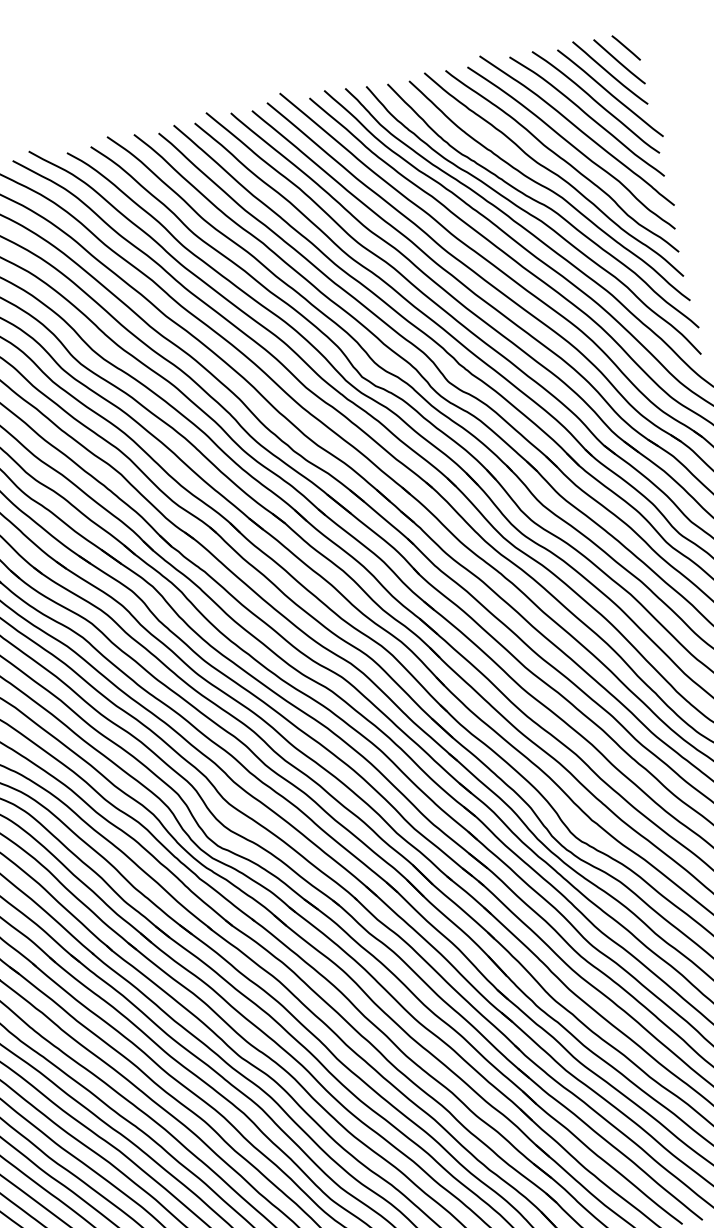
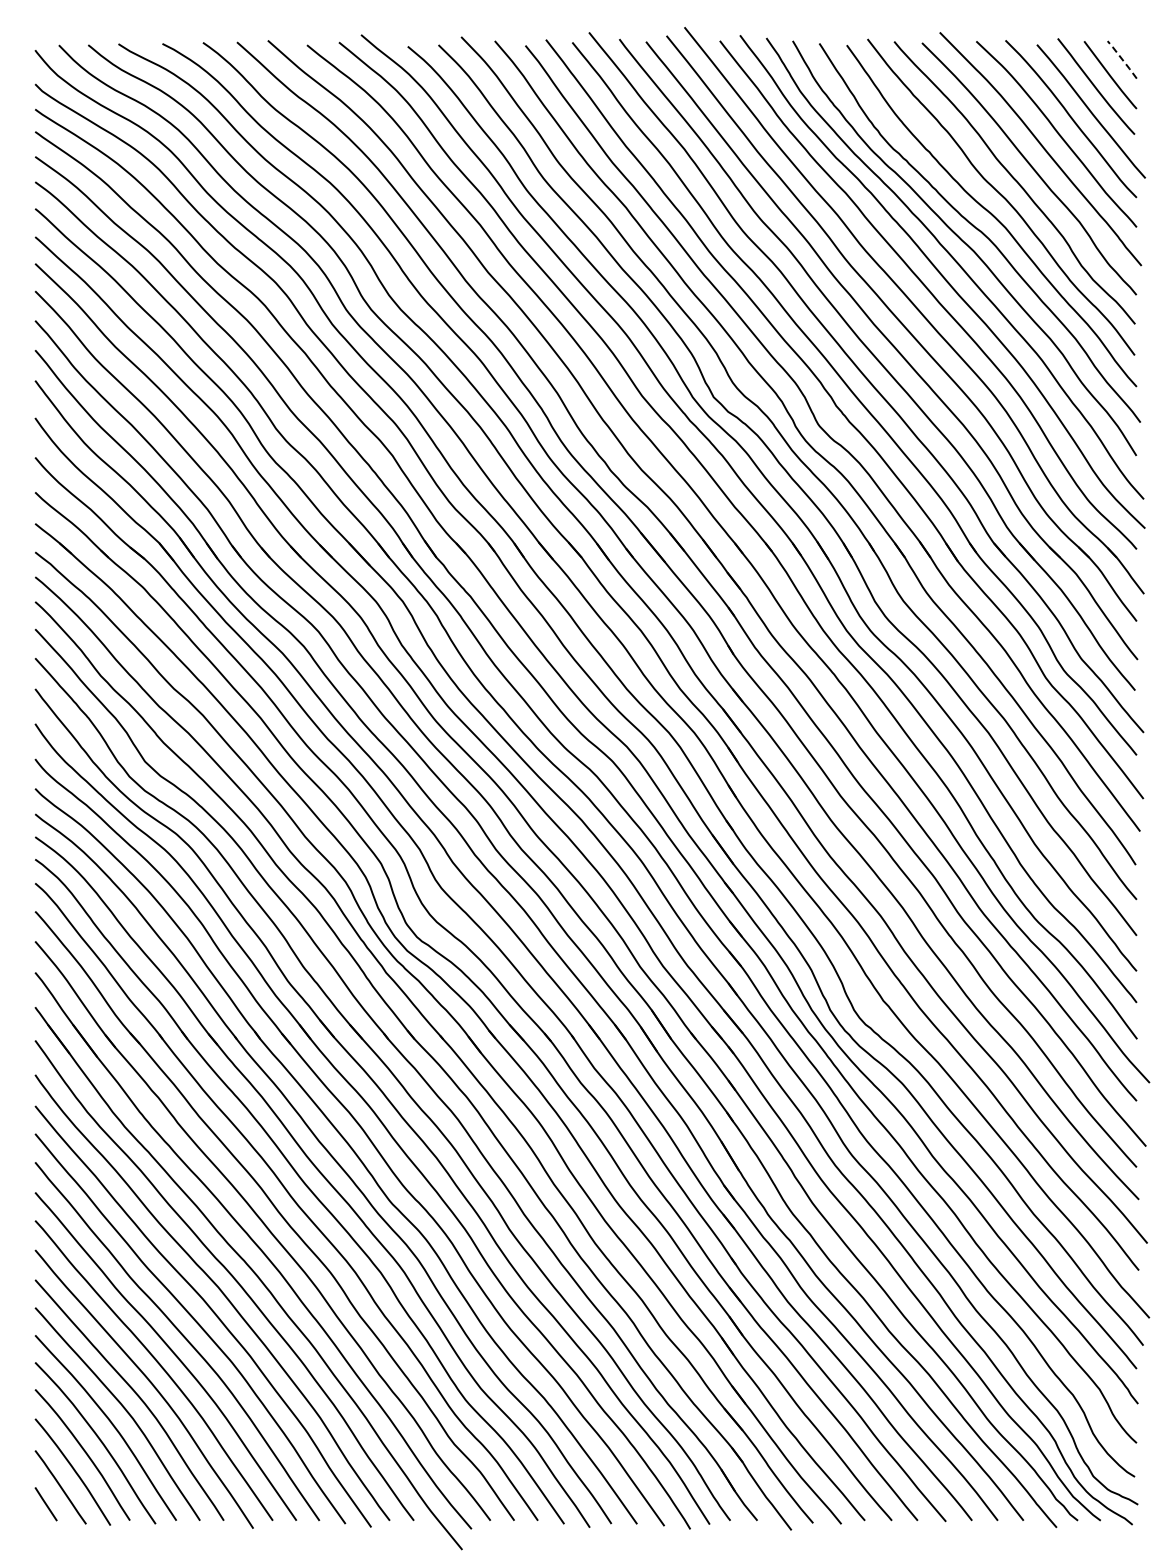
line: (626, 47) -> (1122, 59), solid -> dashed

